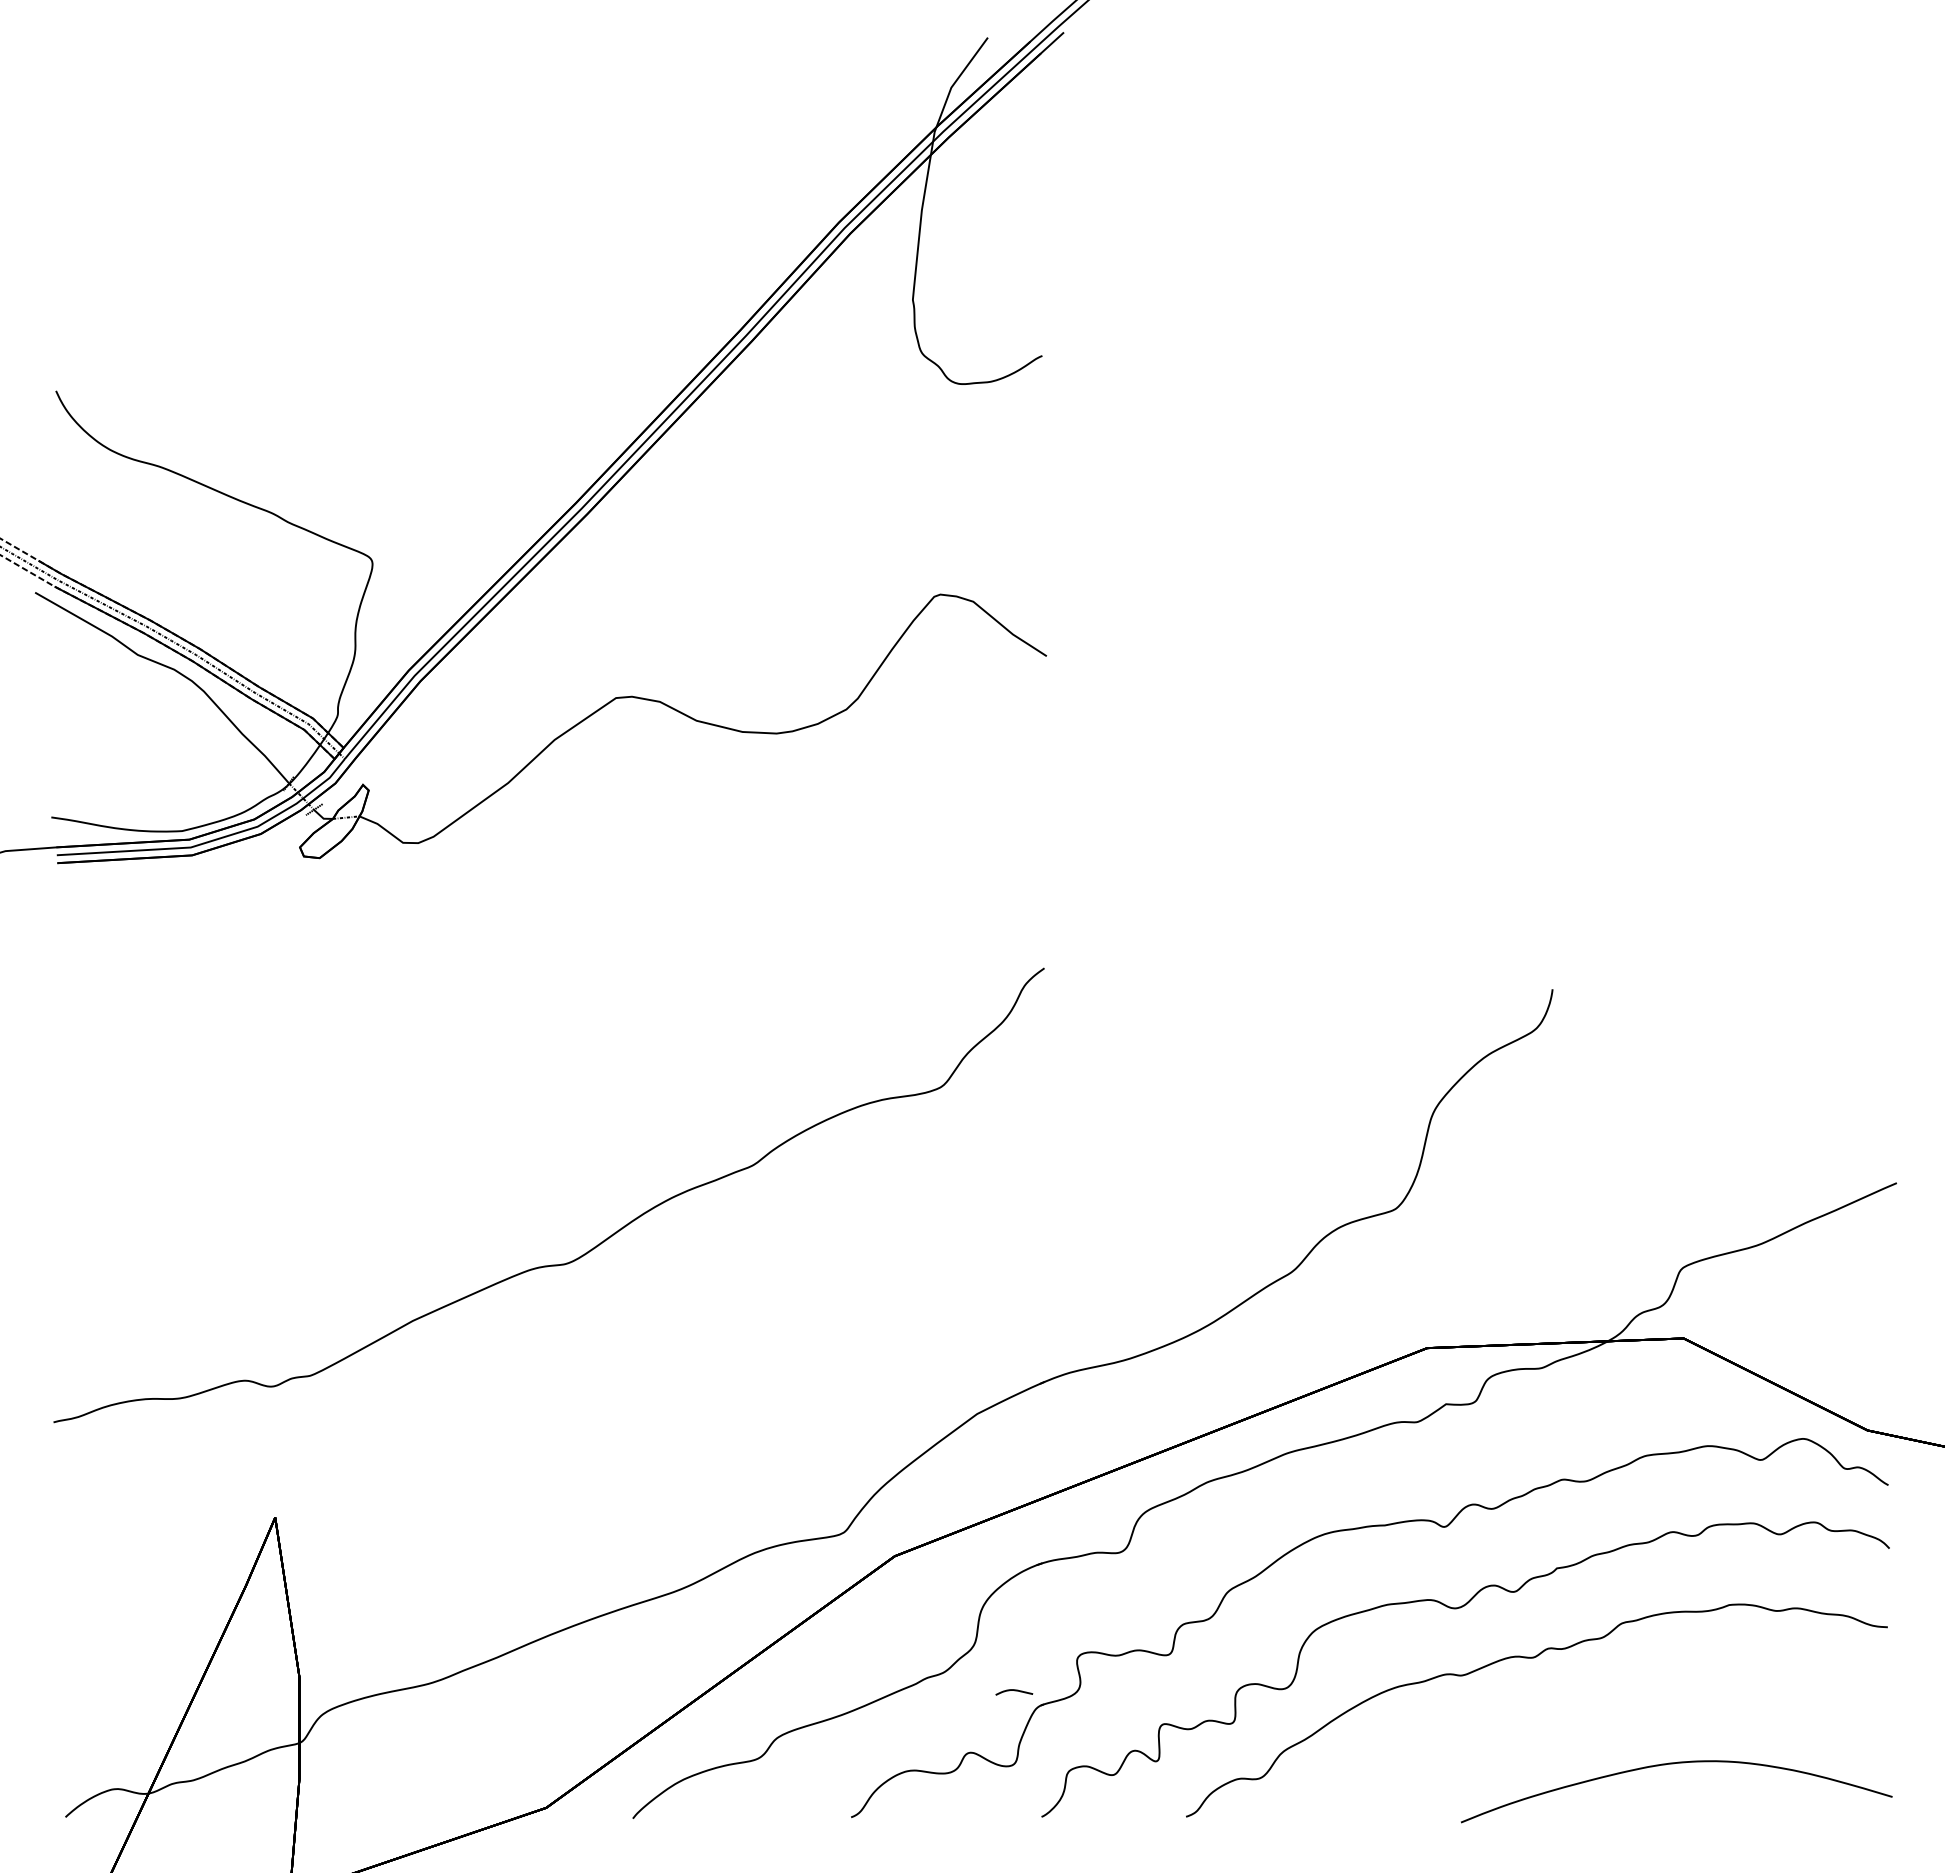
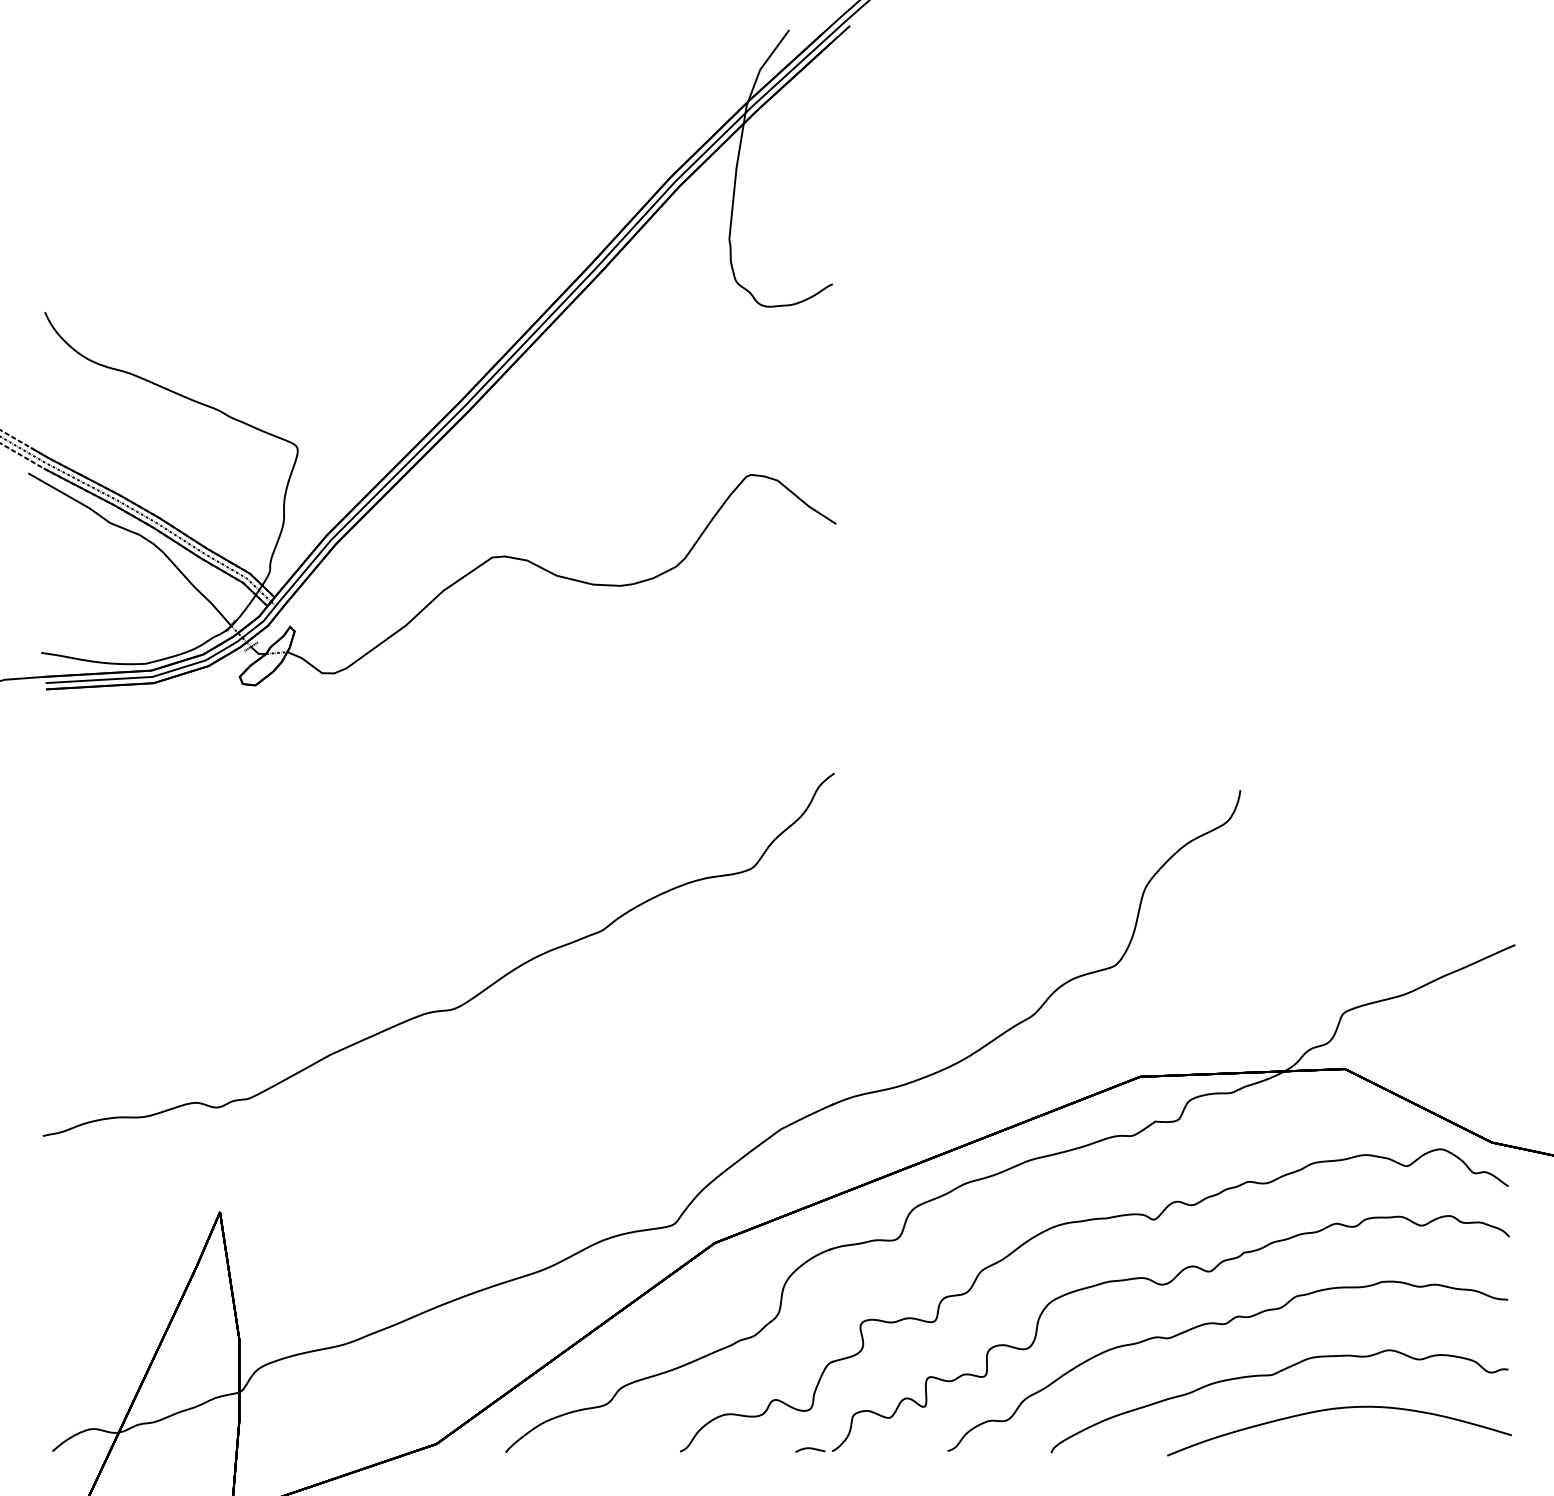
part: (1014, 1692) -> (810, 1450), moved
curve: (1592, 1722) -> (1272, 1375), added

